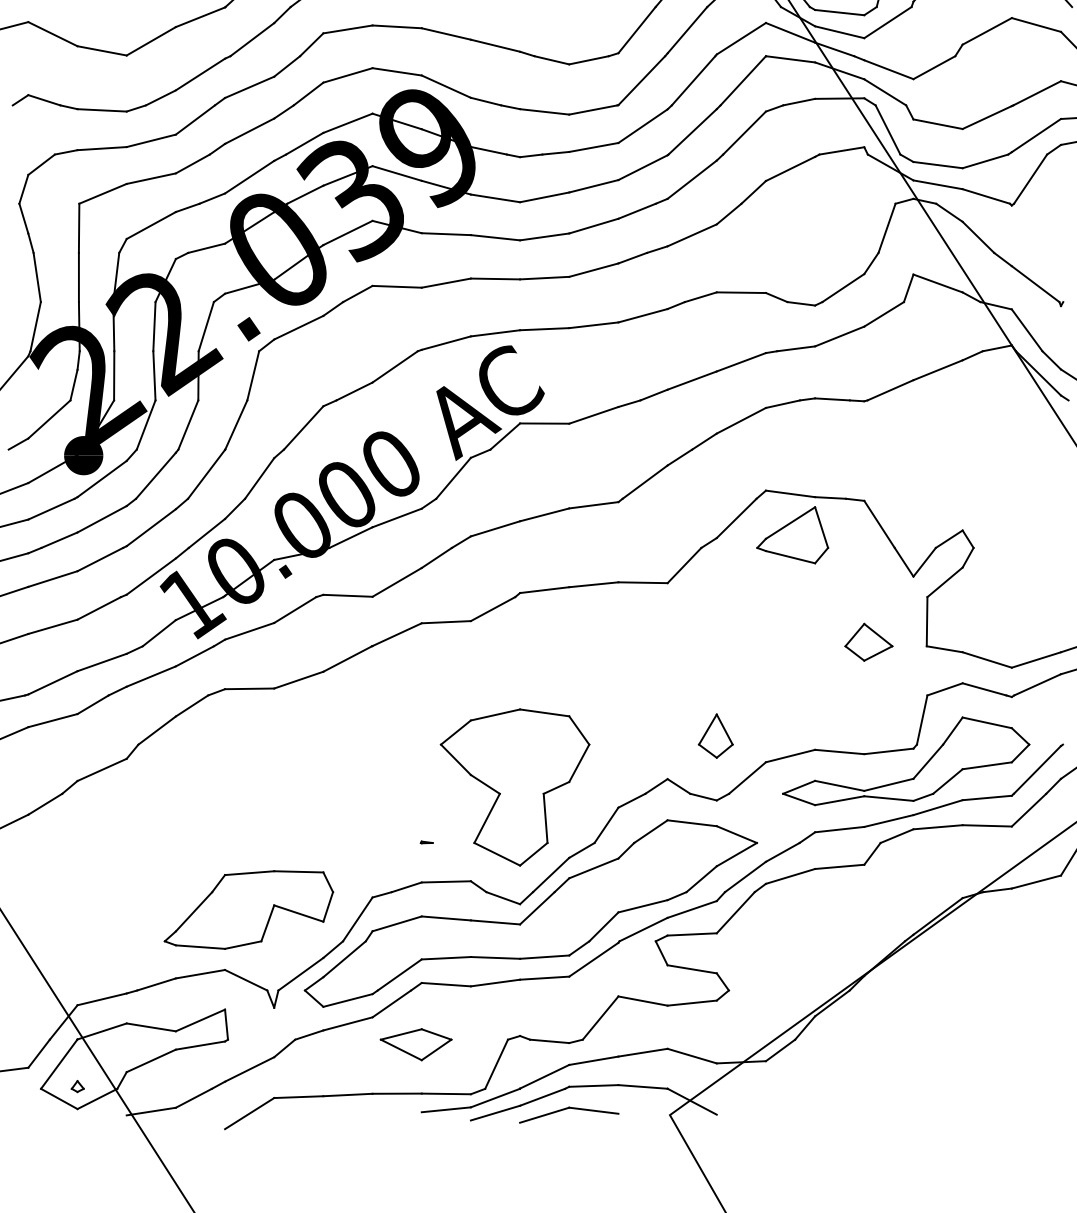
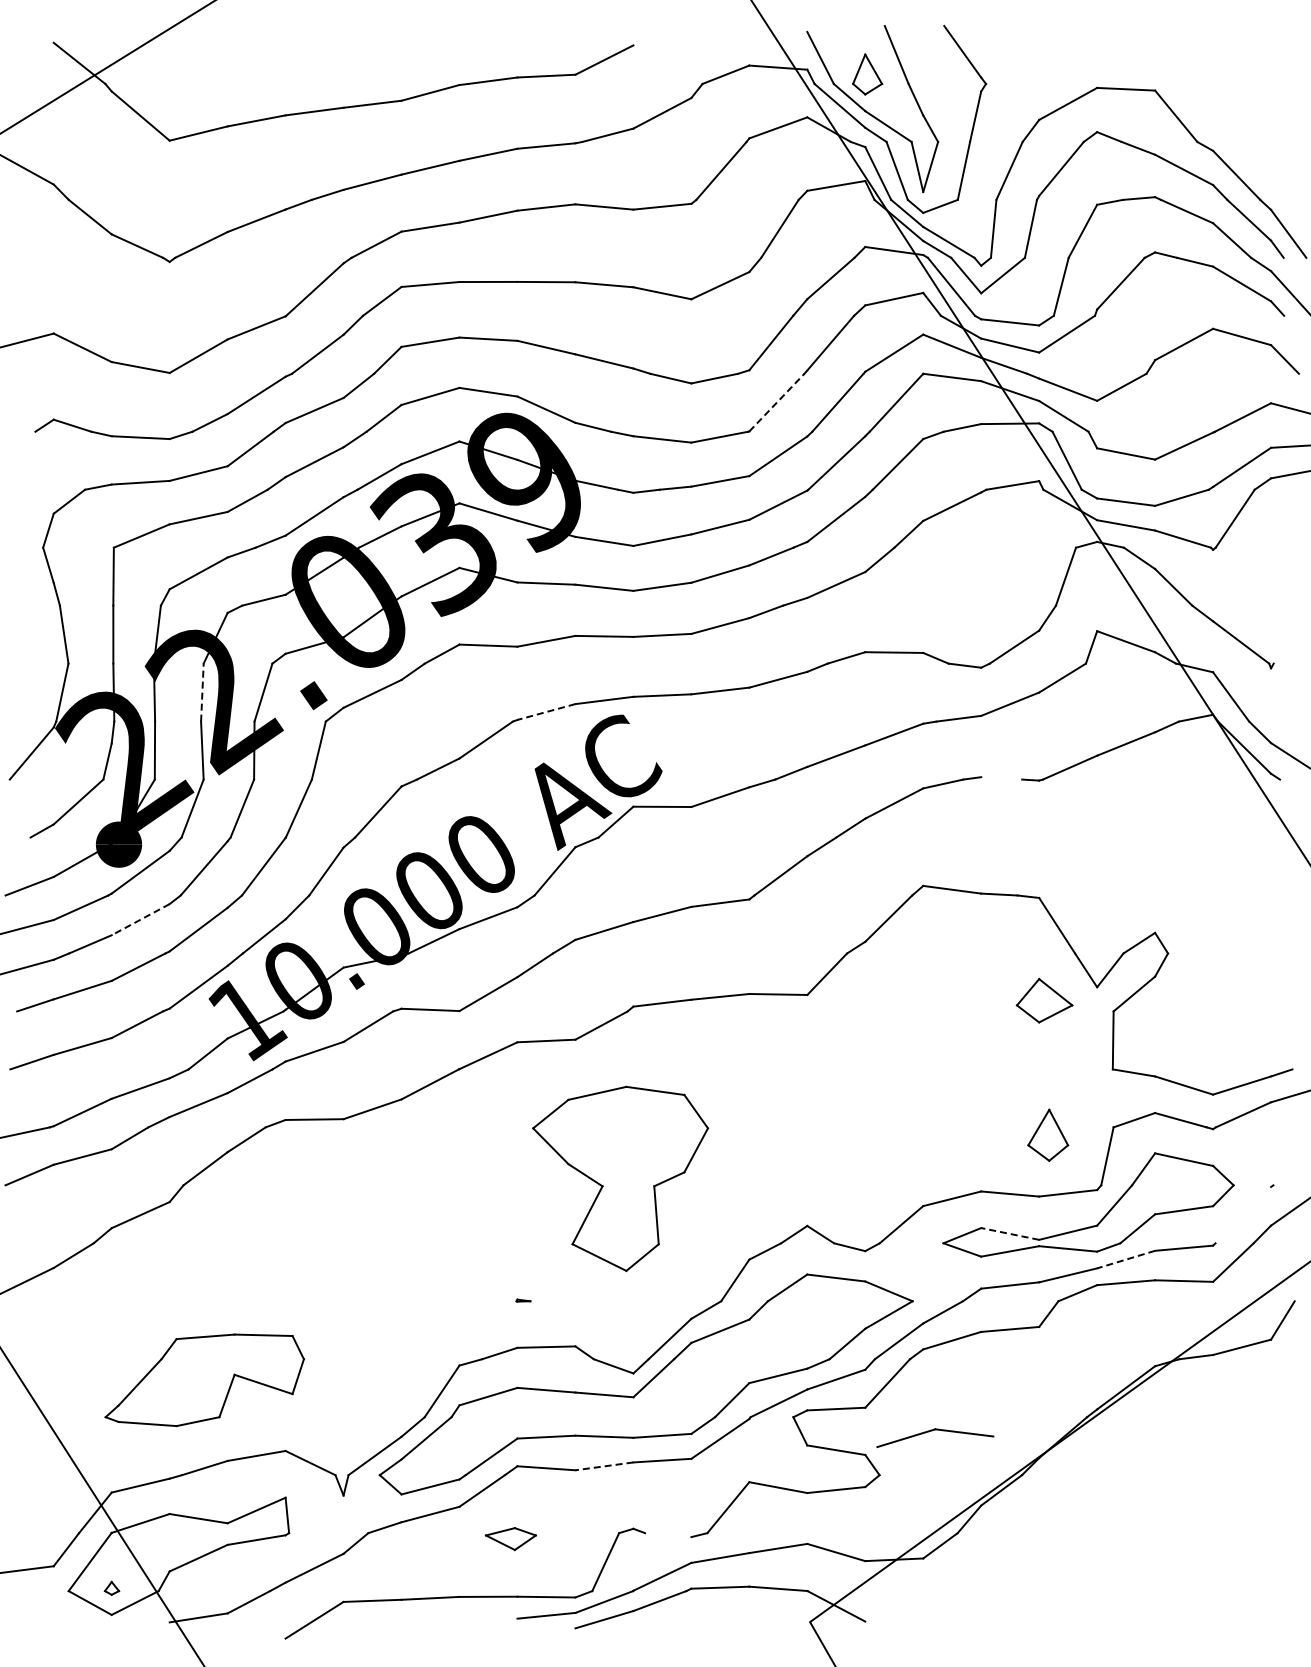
line: (641, 80) -> (776, 402), solid -> dashed
line: (154, 326) -> (202, 692), solid -> dashed
line: (445, 343) -> (545, 712), solid -> dashed
line: (832, 399) -> (1001, 778), removed
line: (101, 519) -> (140, 919), solid -> dashed
part: (792, 535) -> (954, 938), removed
part: (868, 642) -> (1044, 1000), moved
part: (716, 735) -> (1048, 1134), moved
line: (1037, 769) -> (1243, 1214), removed
line: (839, 785) -> (1010, 1233), solid -> dashed
part: (515, 787) -> (620, 1178), moved
line: (937, 807) -> (1125, 1259), solid -> dashed
part: (248, 910) -> (204, 1380), moved
line: (494, 983) -> (603, 1466), solid -> dashed
line: (549, 1041) -> (668, 1535), removed
part: (415, 1044) -> (510, 1538), size x0.6
part: (566, 1109) -> (932, 1431), moved

